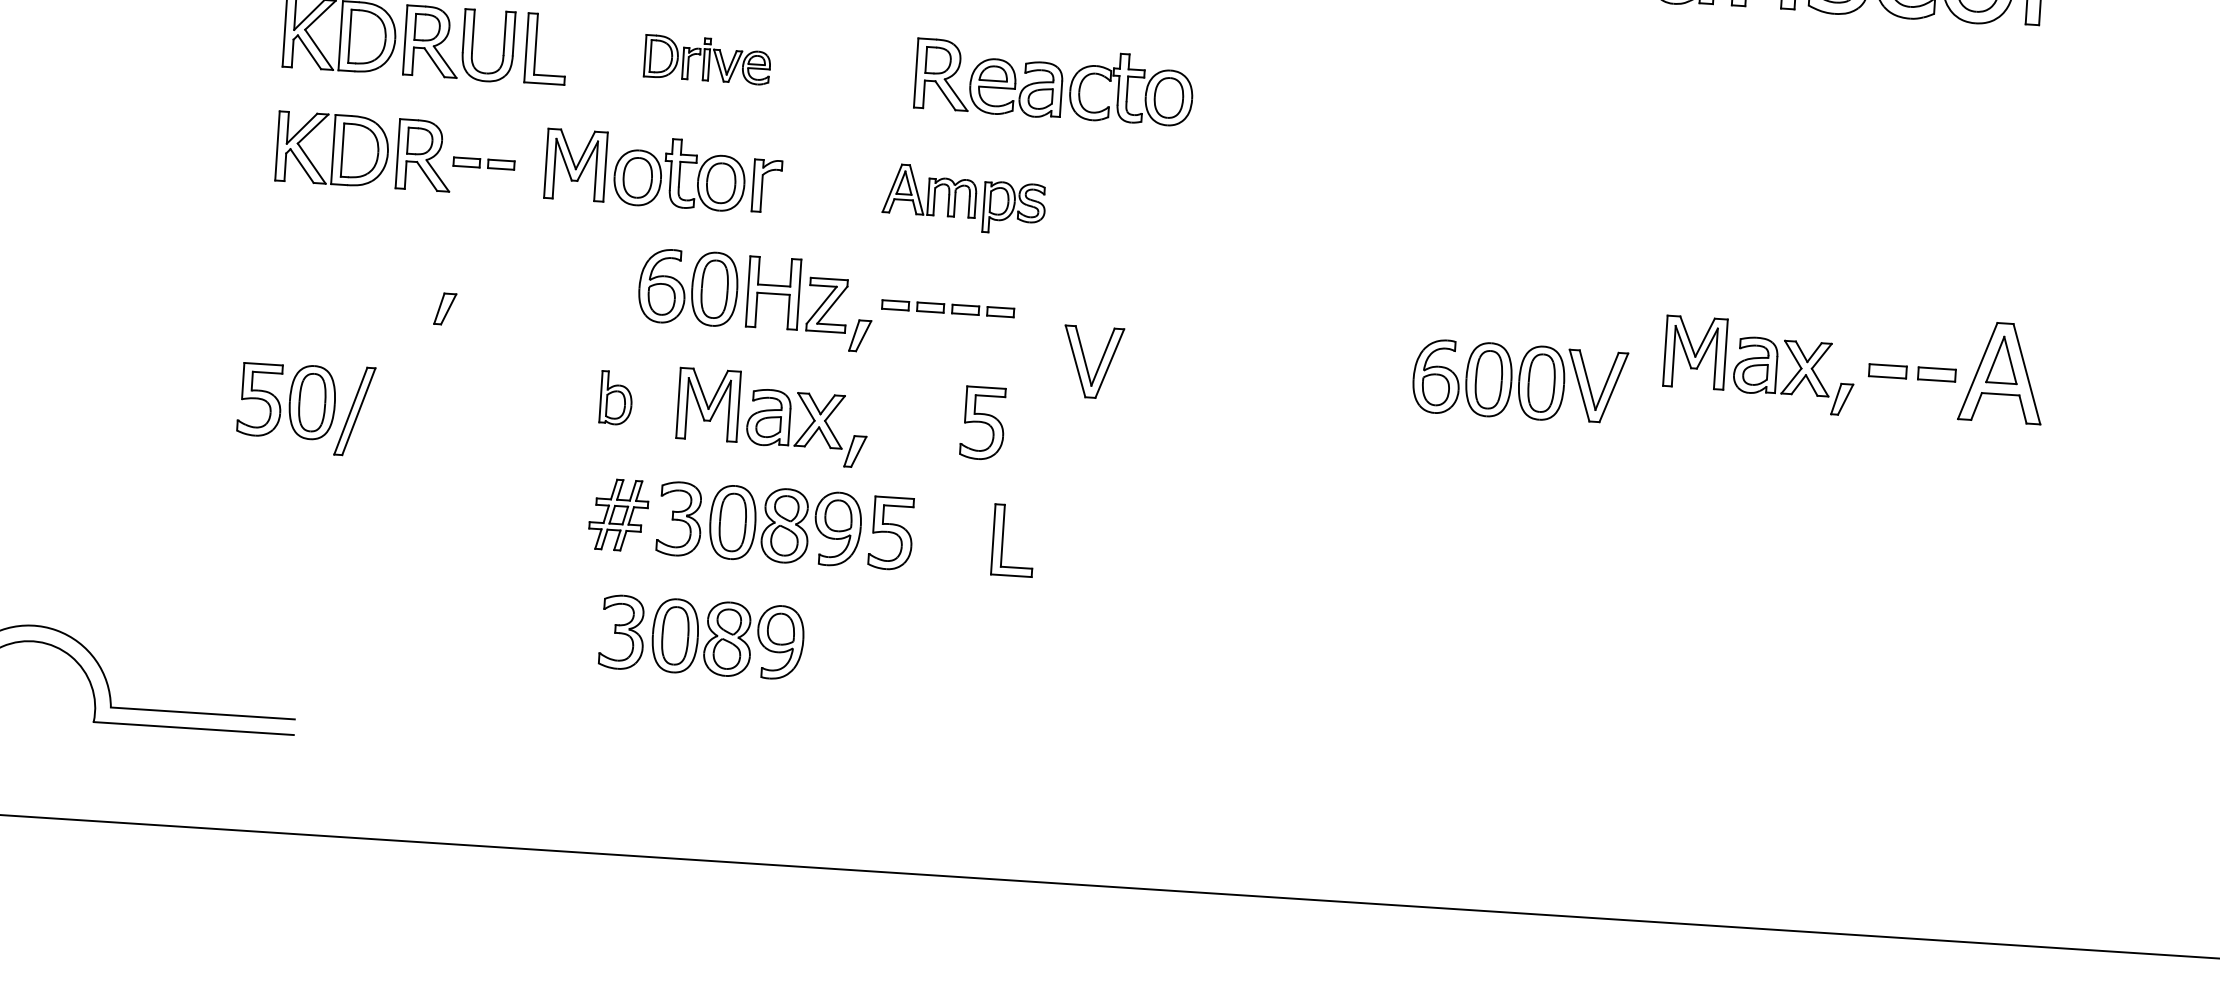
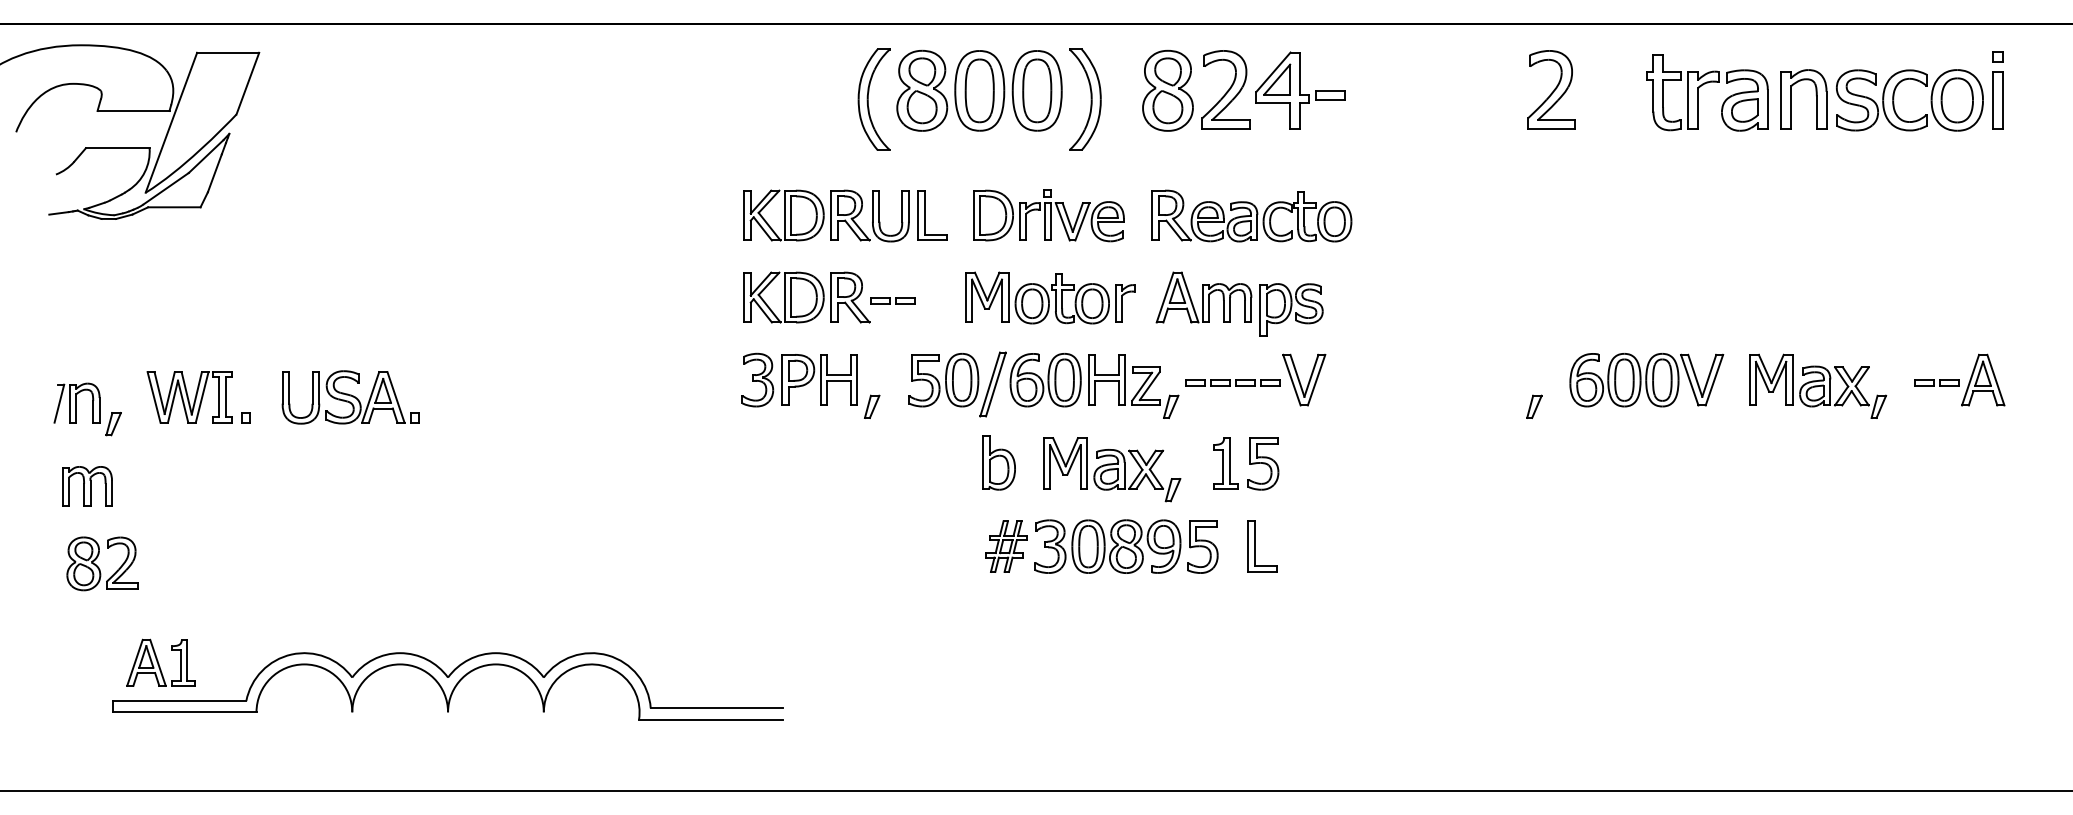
part: (707, 59) -> (1048, 215), size x1.67
part: (1054, 81) -> (1251, 215), moved
part: (663, 170) -> (1050, 297), moved
part: (964, 198) -> (1239, 303), size x1.43
part: (346, 264) -> (799, 379), added
part: (1093, 361) -> (1304, 379), moved
part: (1364, 368) -> (1534, 406), added
part: (1956, 368) -> (1959, 379), size x0.71
part: (1519, 382) -> (1646, 380), moved
part: (615, 397) -> (998, 462), size x1.43
part: (305, 408) -> (957, 384), moved
part: (930, 419) -> (1225, 463), added
part: (1003, 539) -> (1255, 546), moved
part: (701, 637) -> (1071, 630), removed

